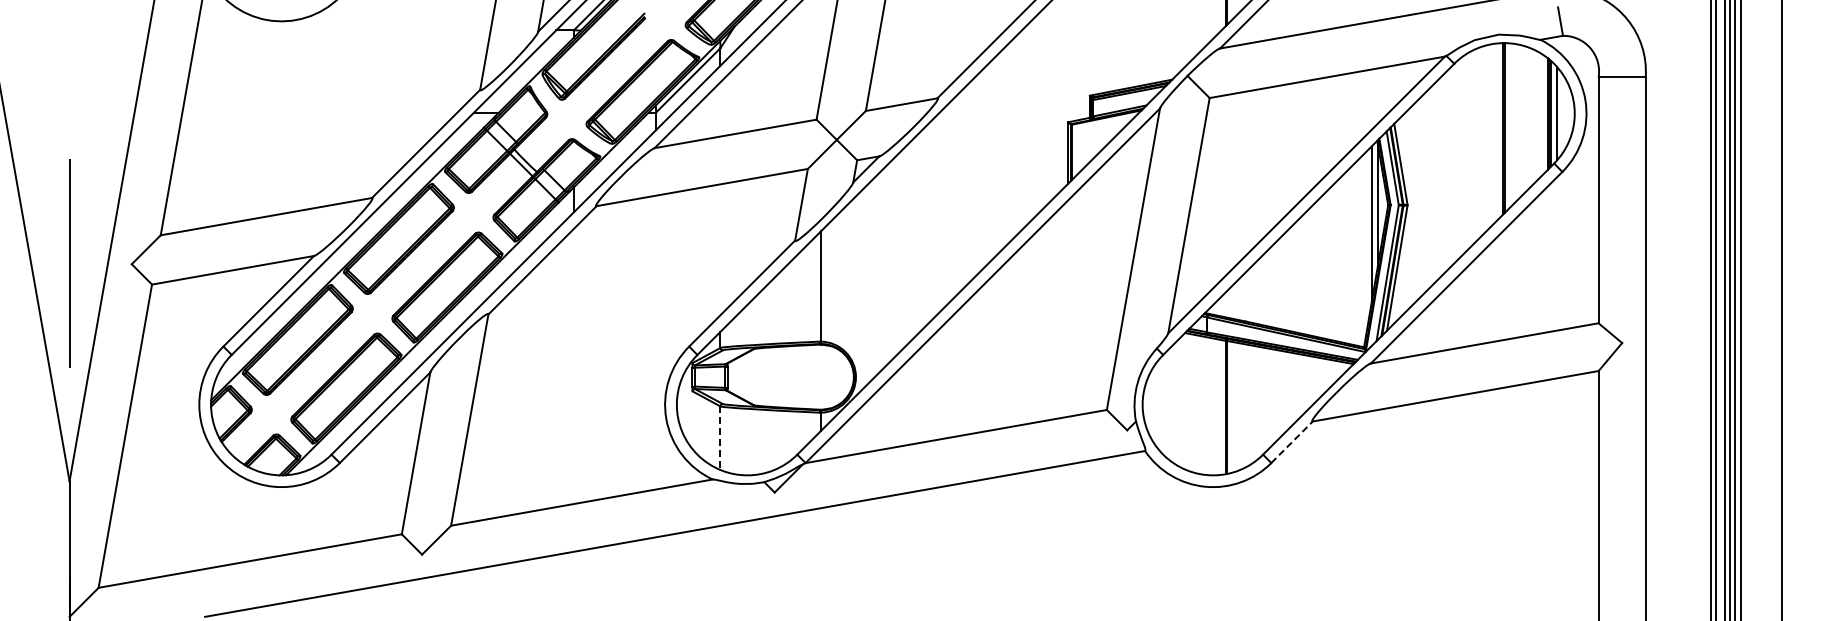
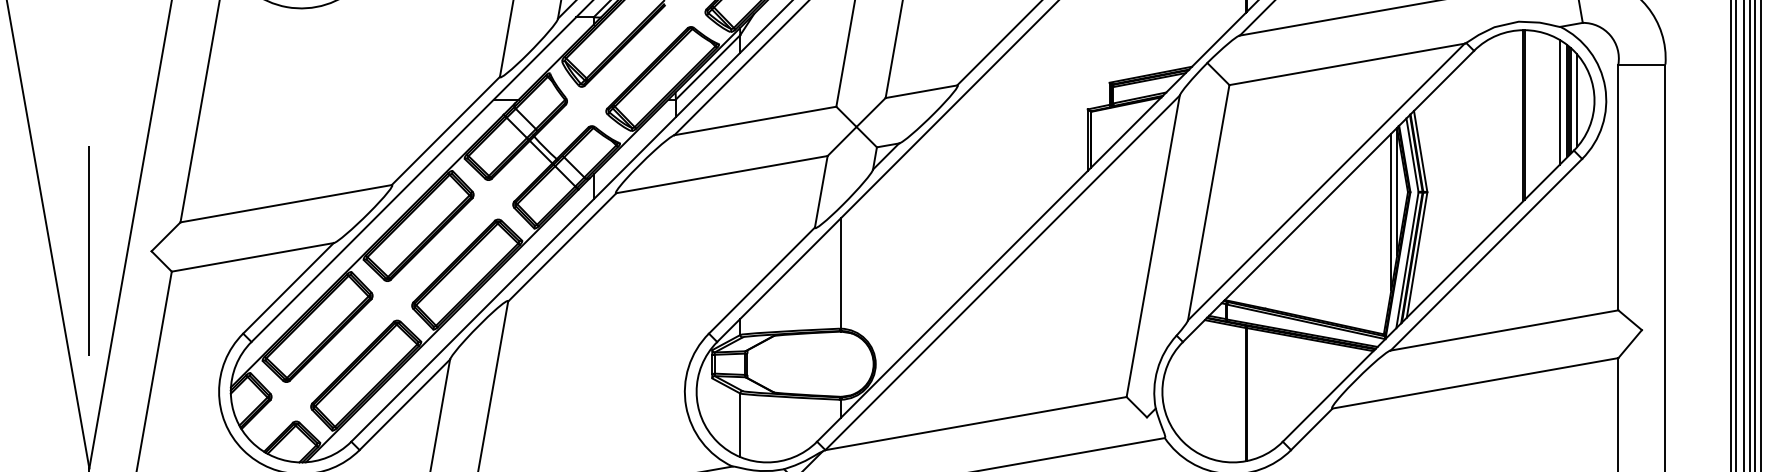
line: (1539, 114) -> (1559, 101), added
line: (720, 438) -> (740, 425), dashed -> solid
line: (1292, 441) -> (1312, 428), dashed -> solid

